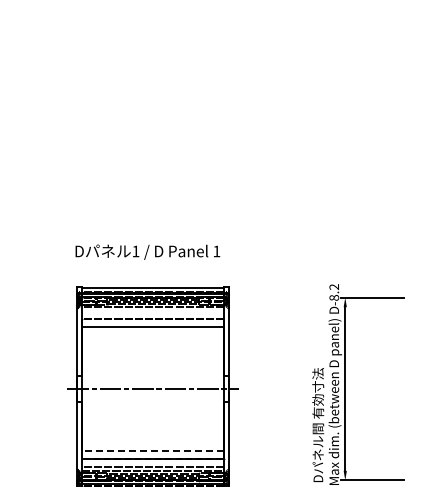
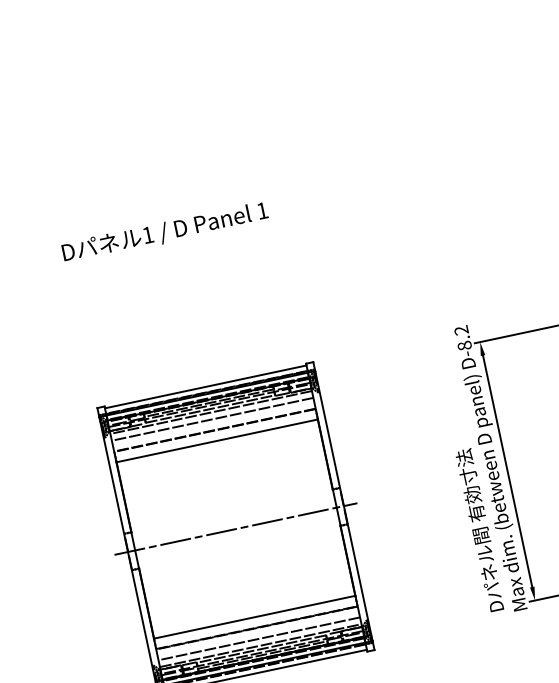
text: (147, 251) -> (164, 231), moved
line: (152, 311) -> (211, 419), added
line: (152, 451) -> (253, 617), dashed -> solid

